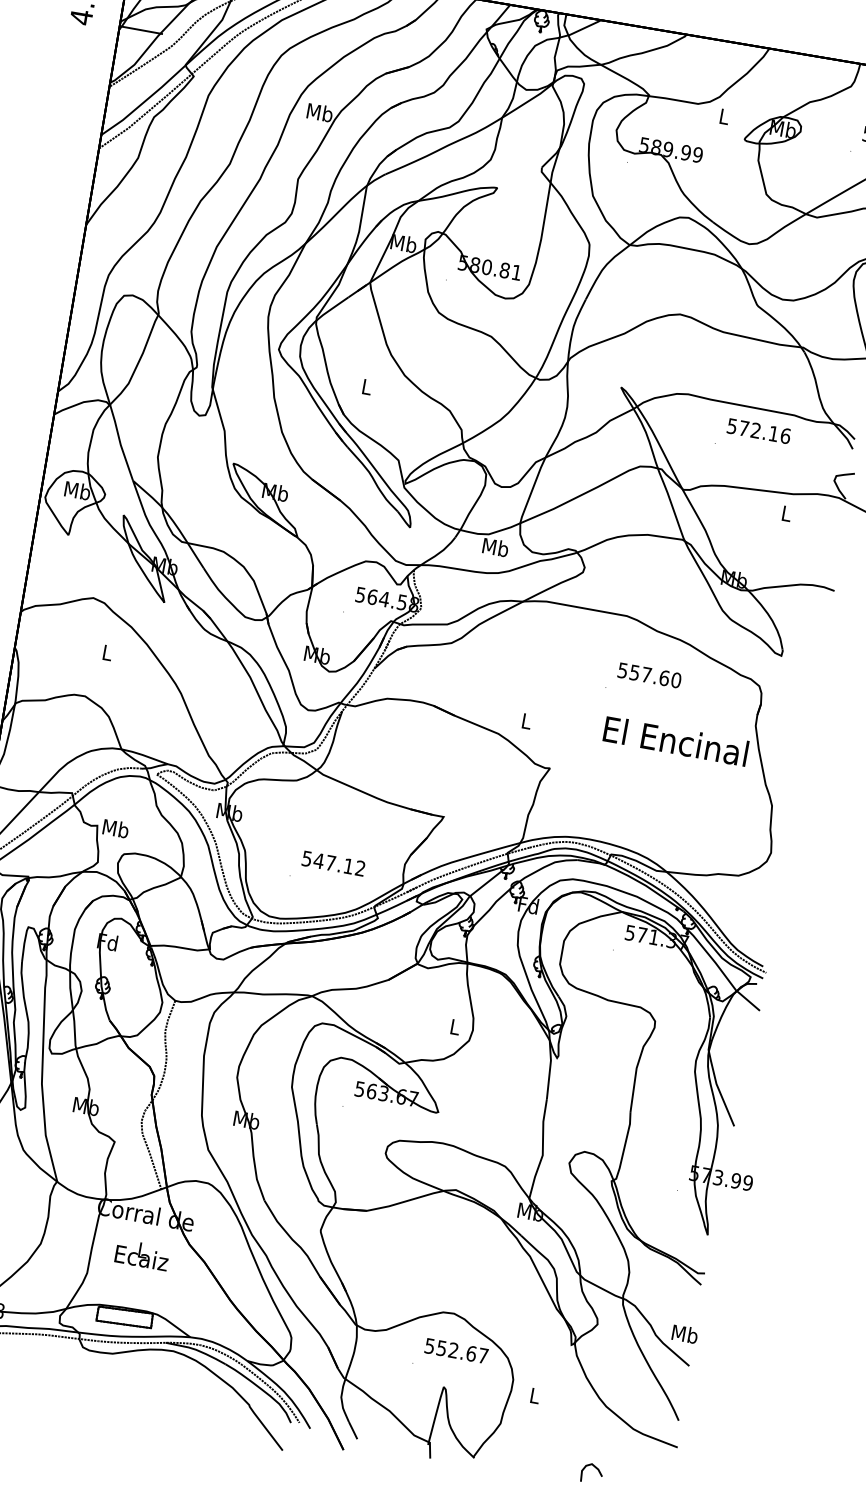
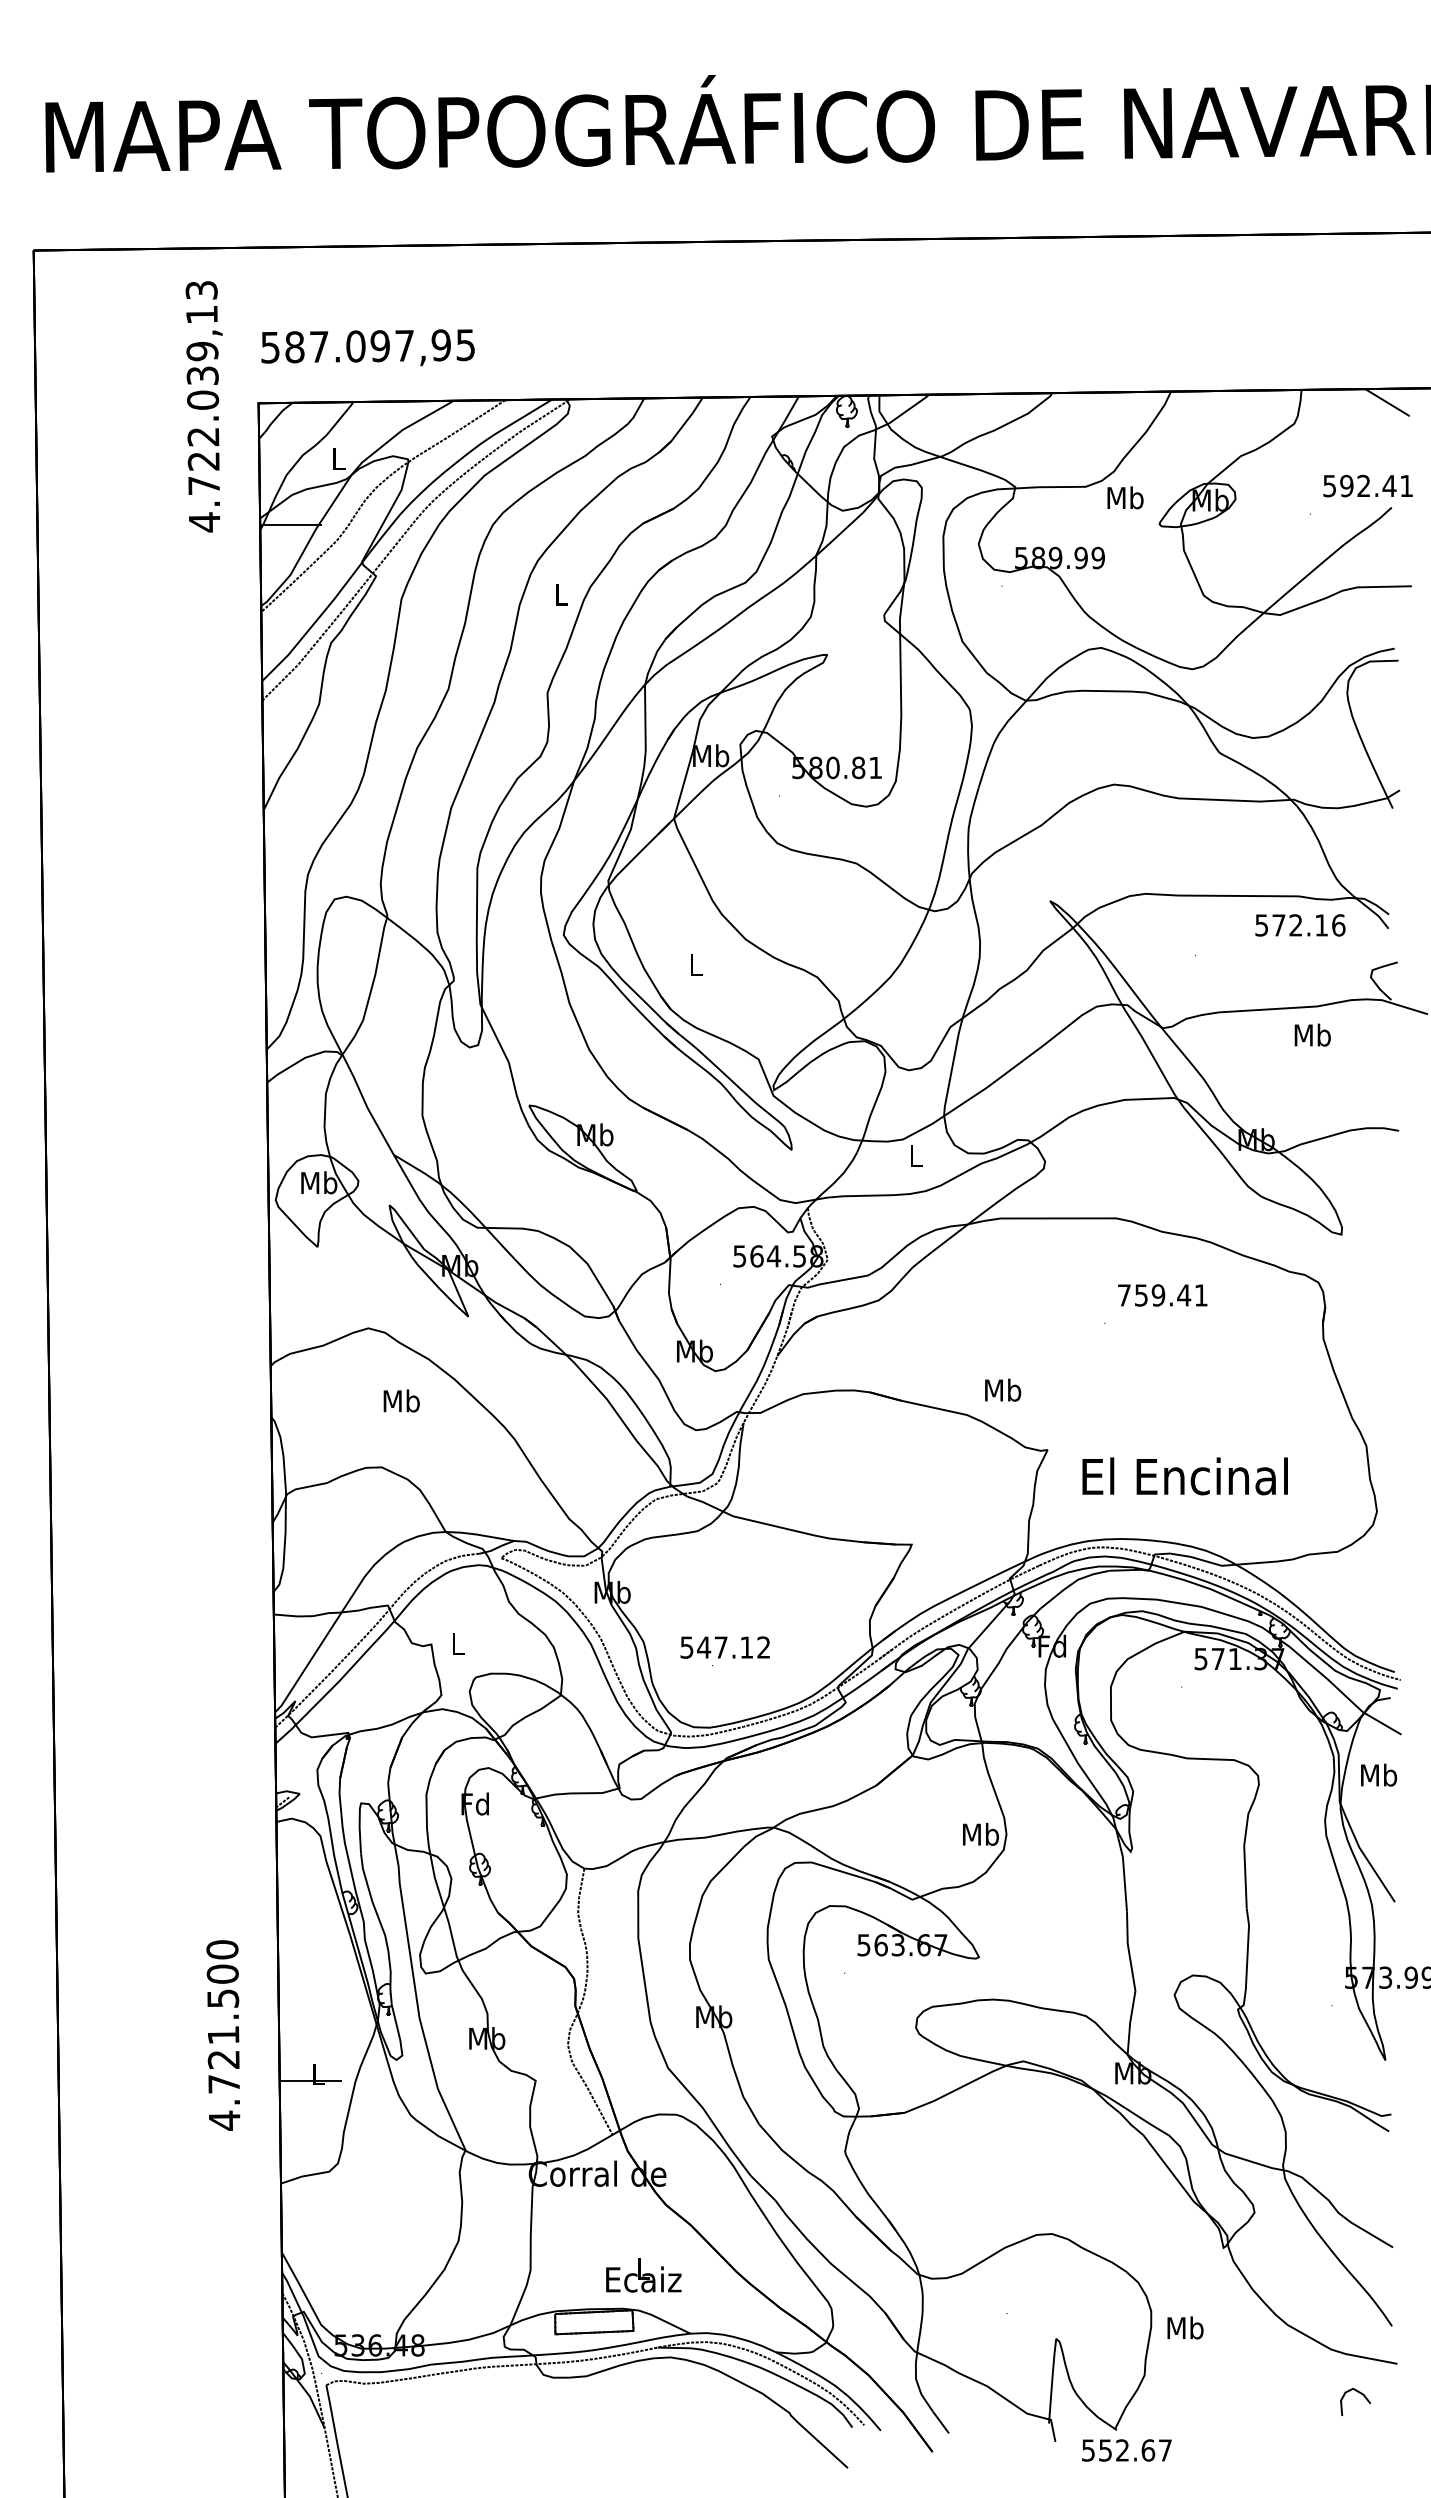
text: (320, 112) -> (561, 594), Mb -> L
text: (724, 116) -> (1125, 497), L -> Mb
text: (759, 431) -> (1300, 925), moved
text: (786, 513) -> (1312, 1034), L -> Mb
text: (496, 547) -> (916, 1155), Mb -> L
text: (107, 652) -> (401, 1400), L -> Mb
text: (649, 675) -> (1162, 1295), 557.60 -> 759.41
text: (527, 720) -> (1003, 1389), L -> Mb
text: (675, 741) -> (1184, 1476), moved
text: (116, 828) -> (458, 1643), Mb -> L
text: (333, 863) -> (724, 1647), moved
text: (454, 1026) -> (980, 1833), L -> Mb
text: (142, 1255) -> (643, 2275), moved
text: (685, 1333) -> (1379, 1774), moved
text: (456, 1351) -> (1126, 2450), moved
text: (535, 1395) -> (1185, 2327), L -> Mb
curve: (595, 1468) -> (1359, 2393), moved

